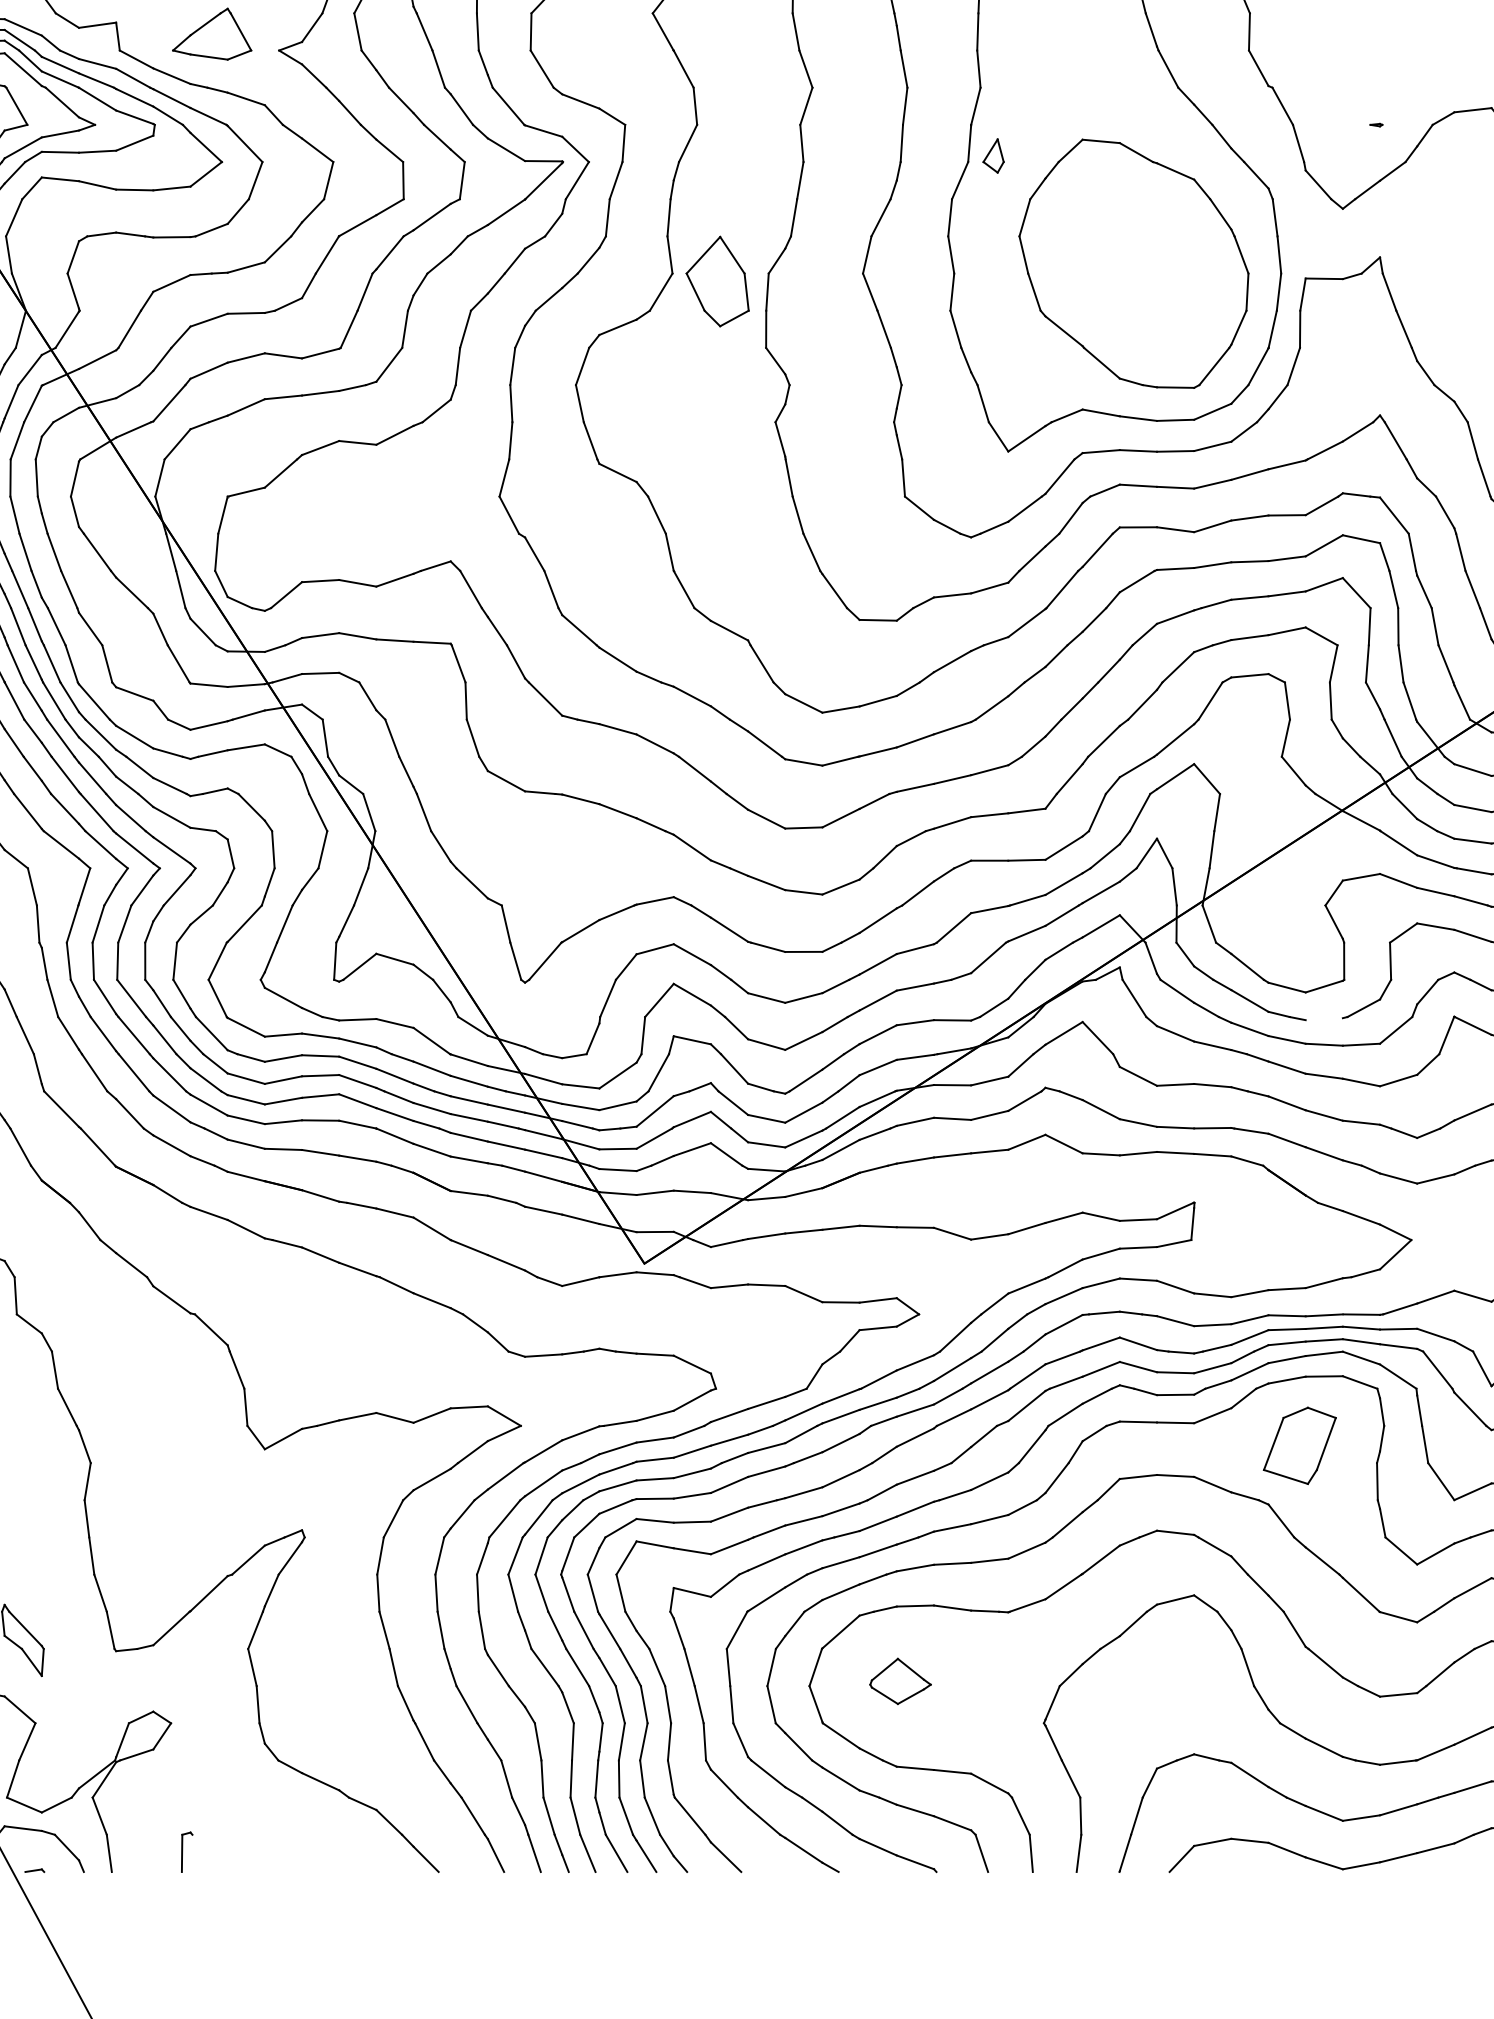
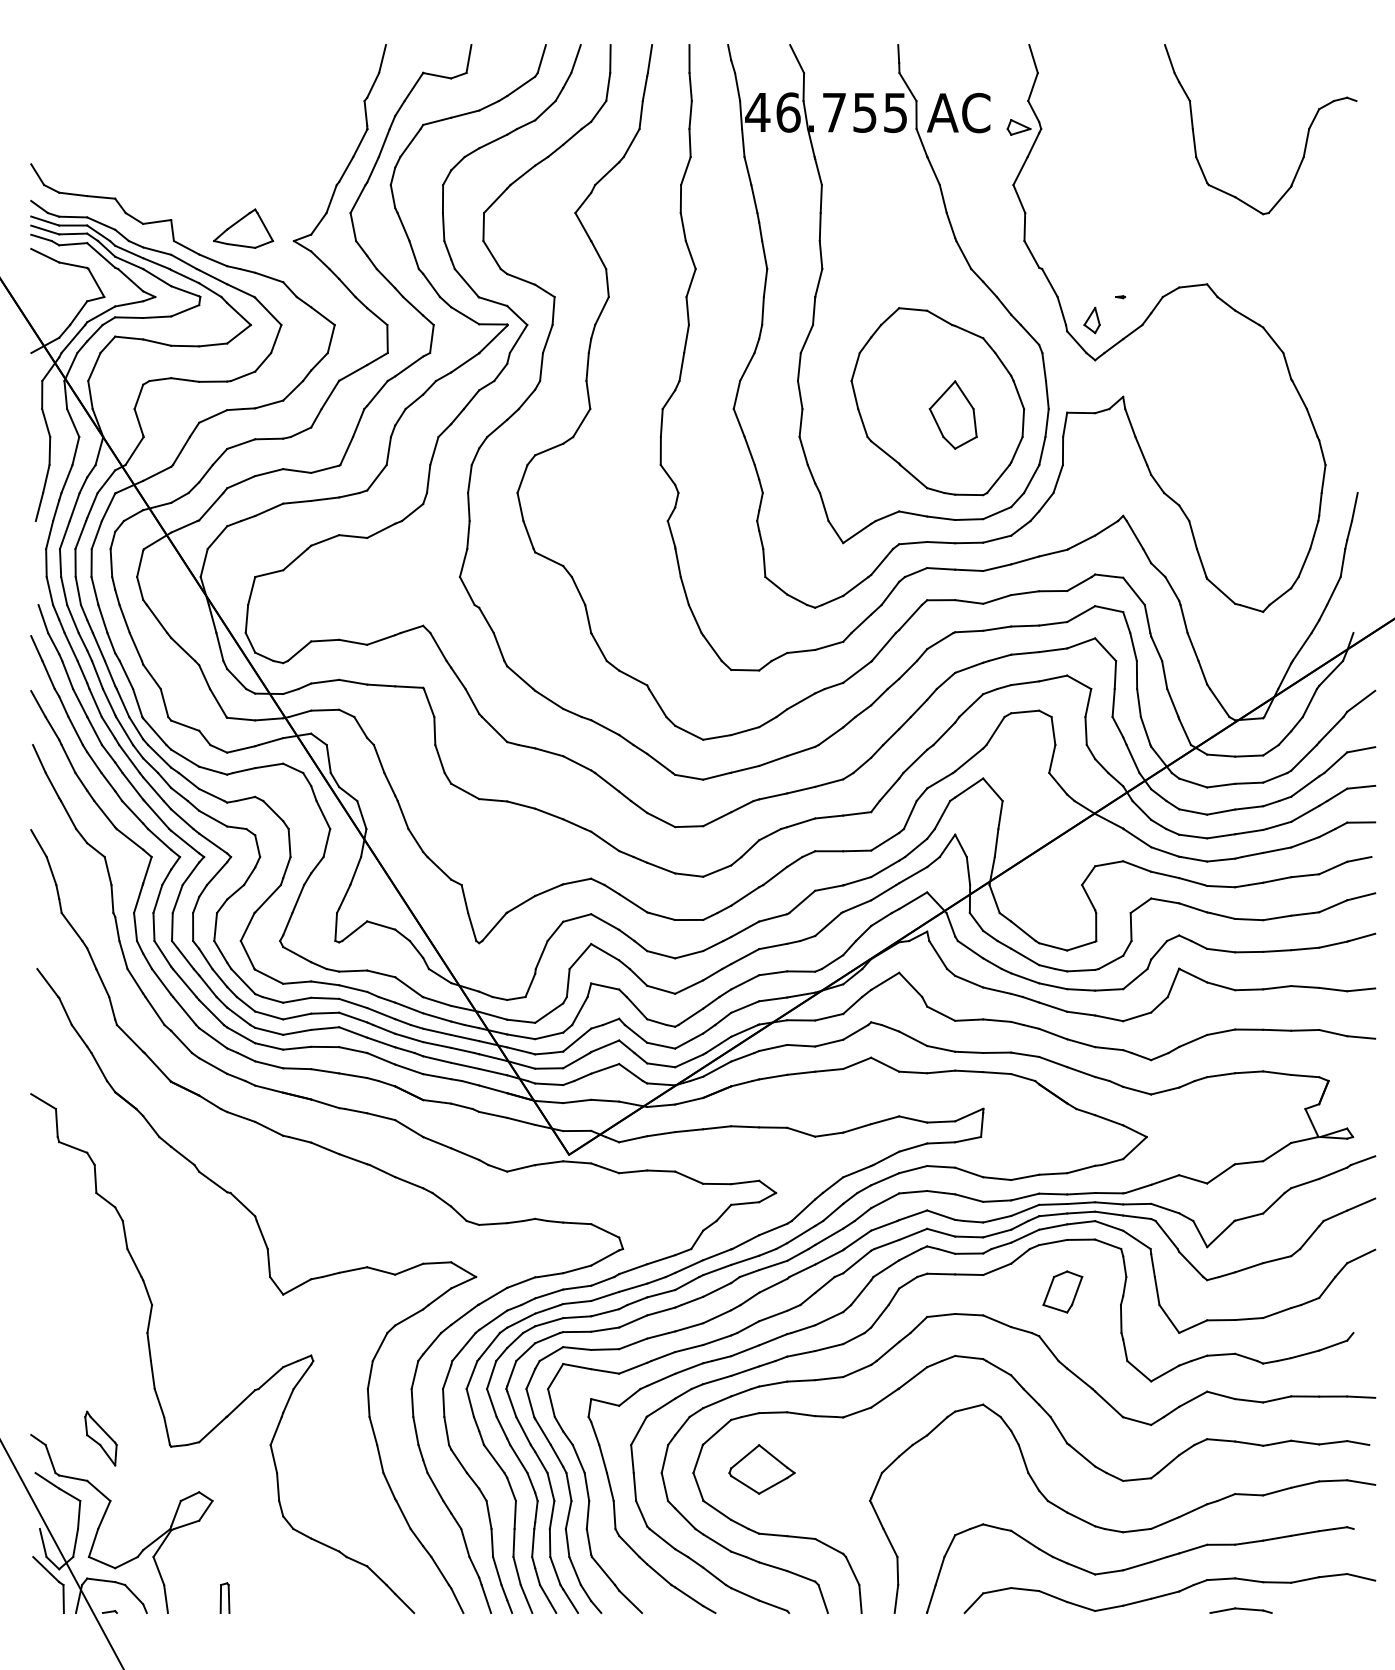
part: (992, 156) -> (1091, 320), moved
part: (716, 280) -> (952, 414), moved
line: (1324, 1018) -> (1081, 970), added
part: (1299, 1445) -> (1062, 1291), size x0.71
part: (899, 1681) -> (761, 1469), size x1.43
line: (192, 1854) -> (228, 1599), added

